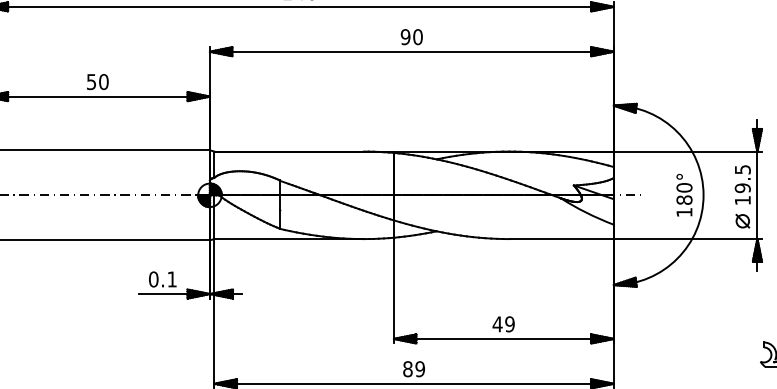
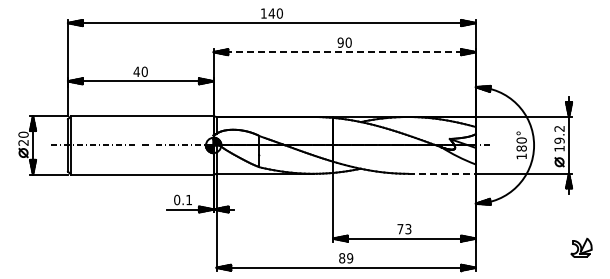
line: (413, 52) -> (345, 52), solid -> dashed
text: (91, 81) -> (136, 71), 50 -> 40
text: (742, 169) -> (559, 128), 19.5 -> 19.2
line: (560, 238) -> (441, 173), solid -> dashed
text: (503, 324) -> (404, 229), 49 -> 73

